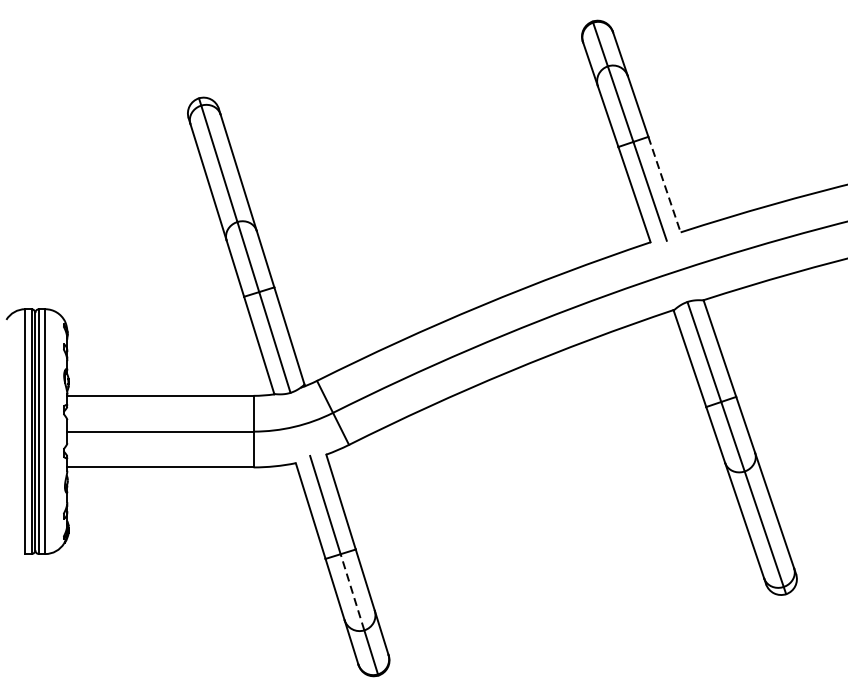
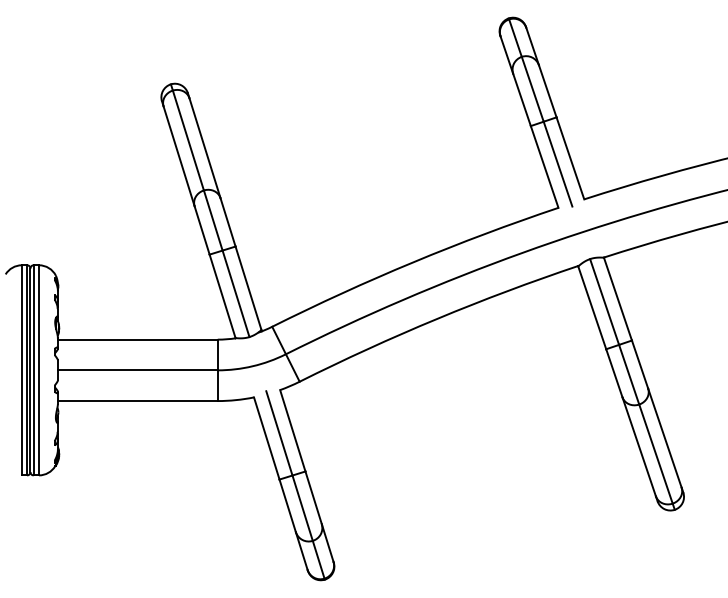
line: (664, 184) -> (570, 158), dashed -> solid
line: (352, 591) -> (302, 507), dashed -> solid

